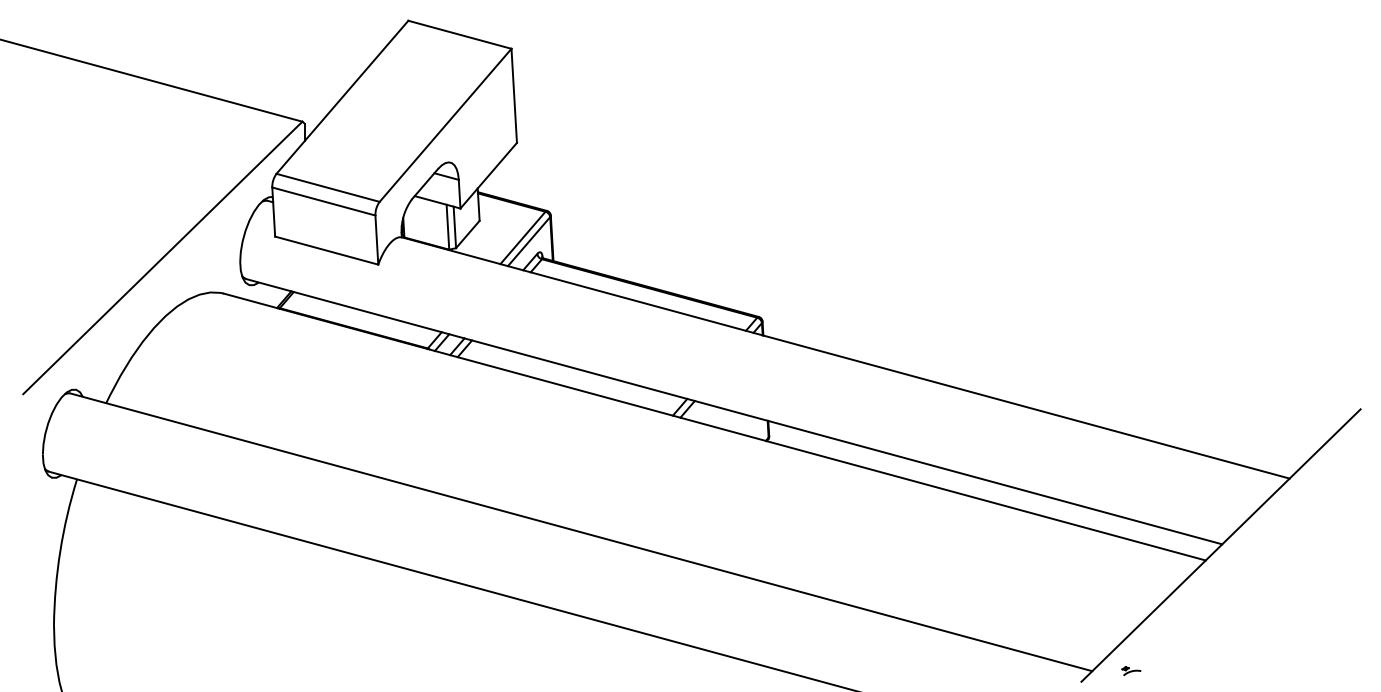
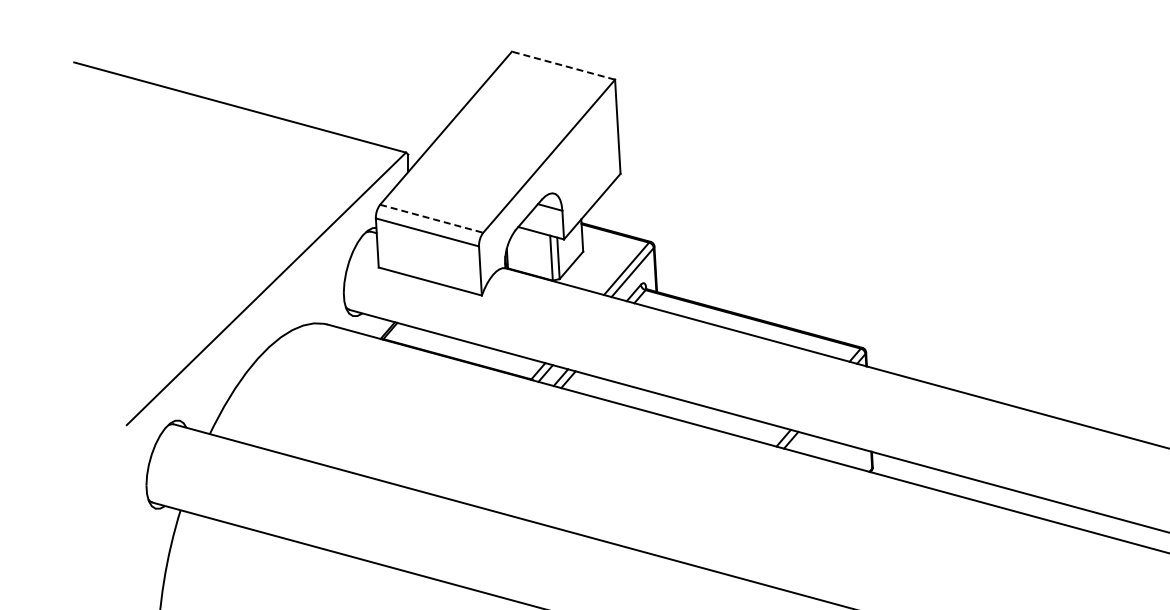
line: (459, 34) -> (563, 65), solid -> dashed
line: (328, 188) -> (432, 219), solid -> dashed

